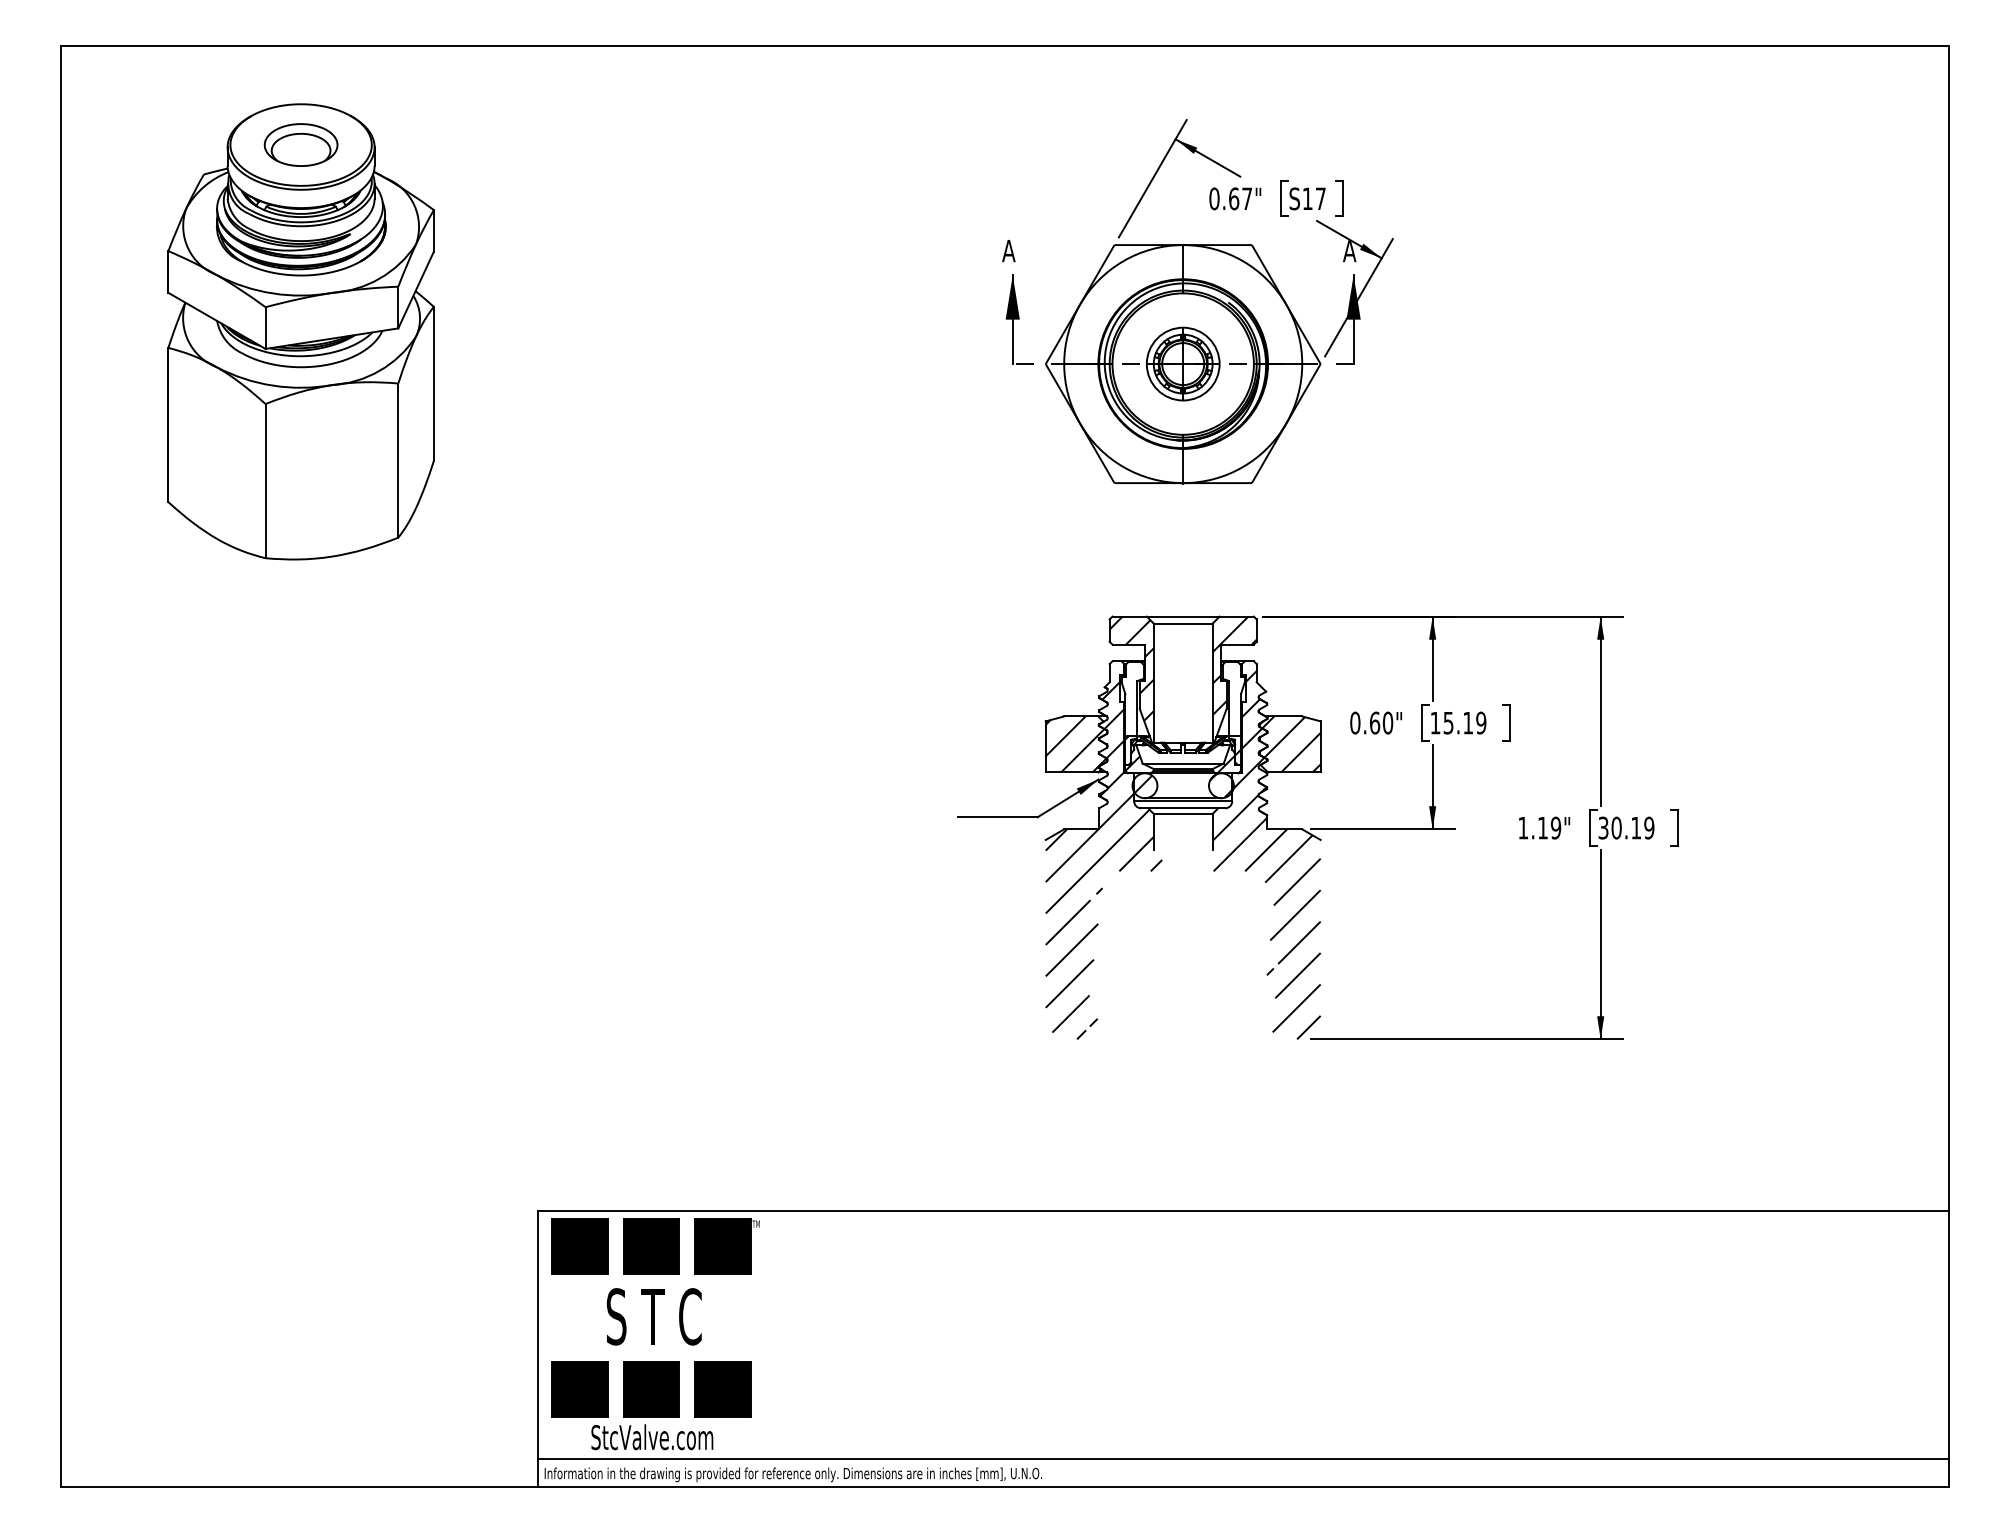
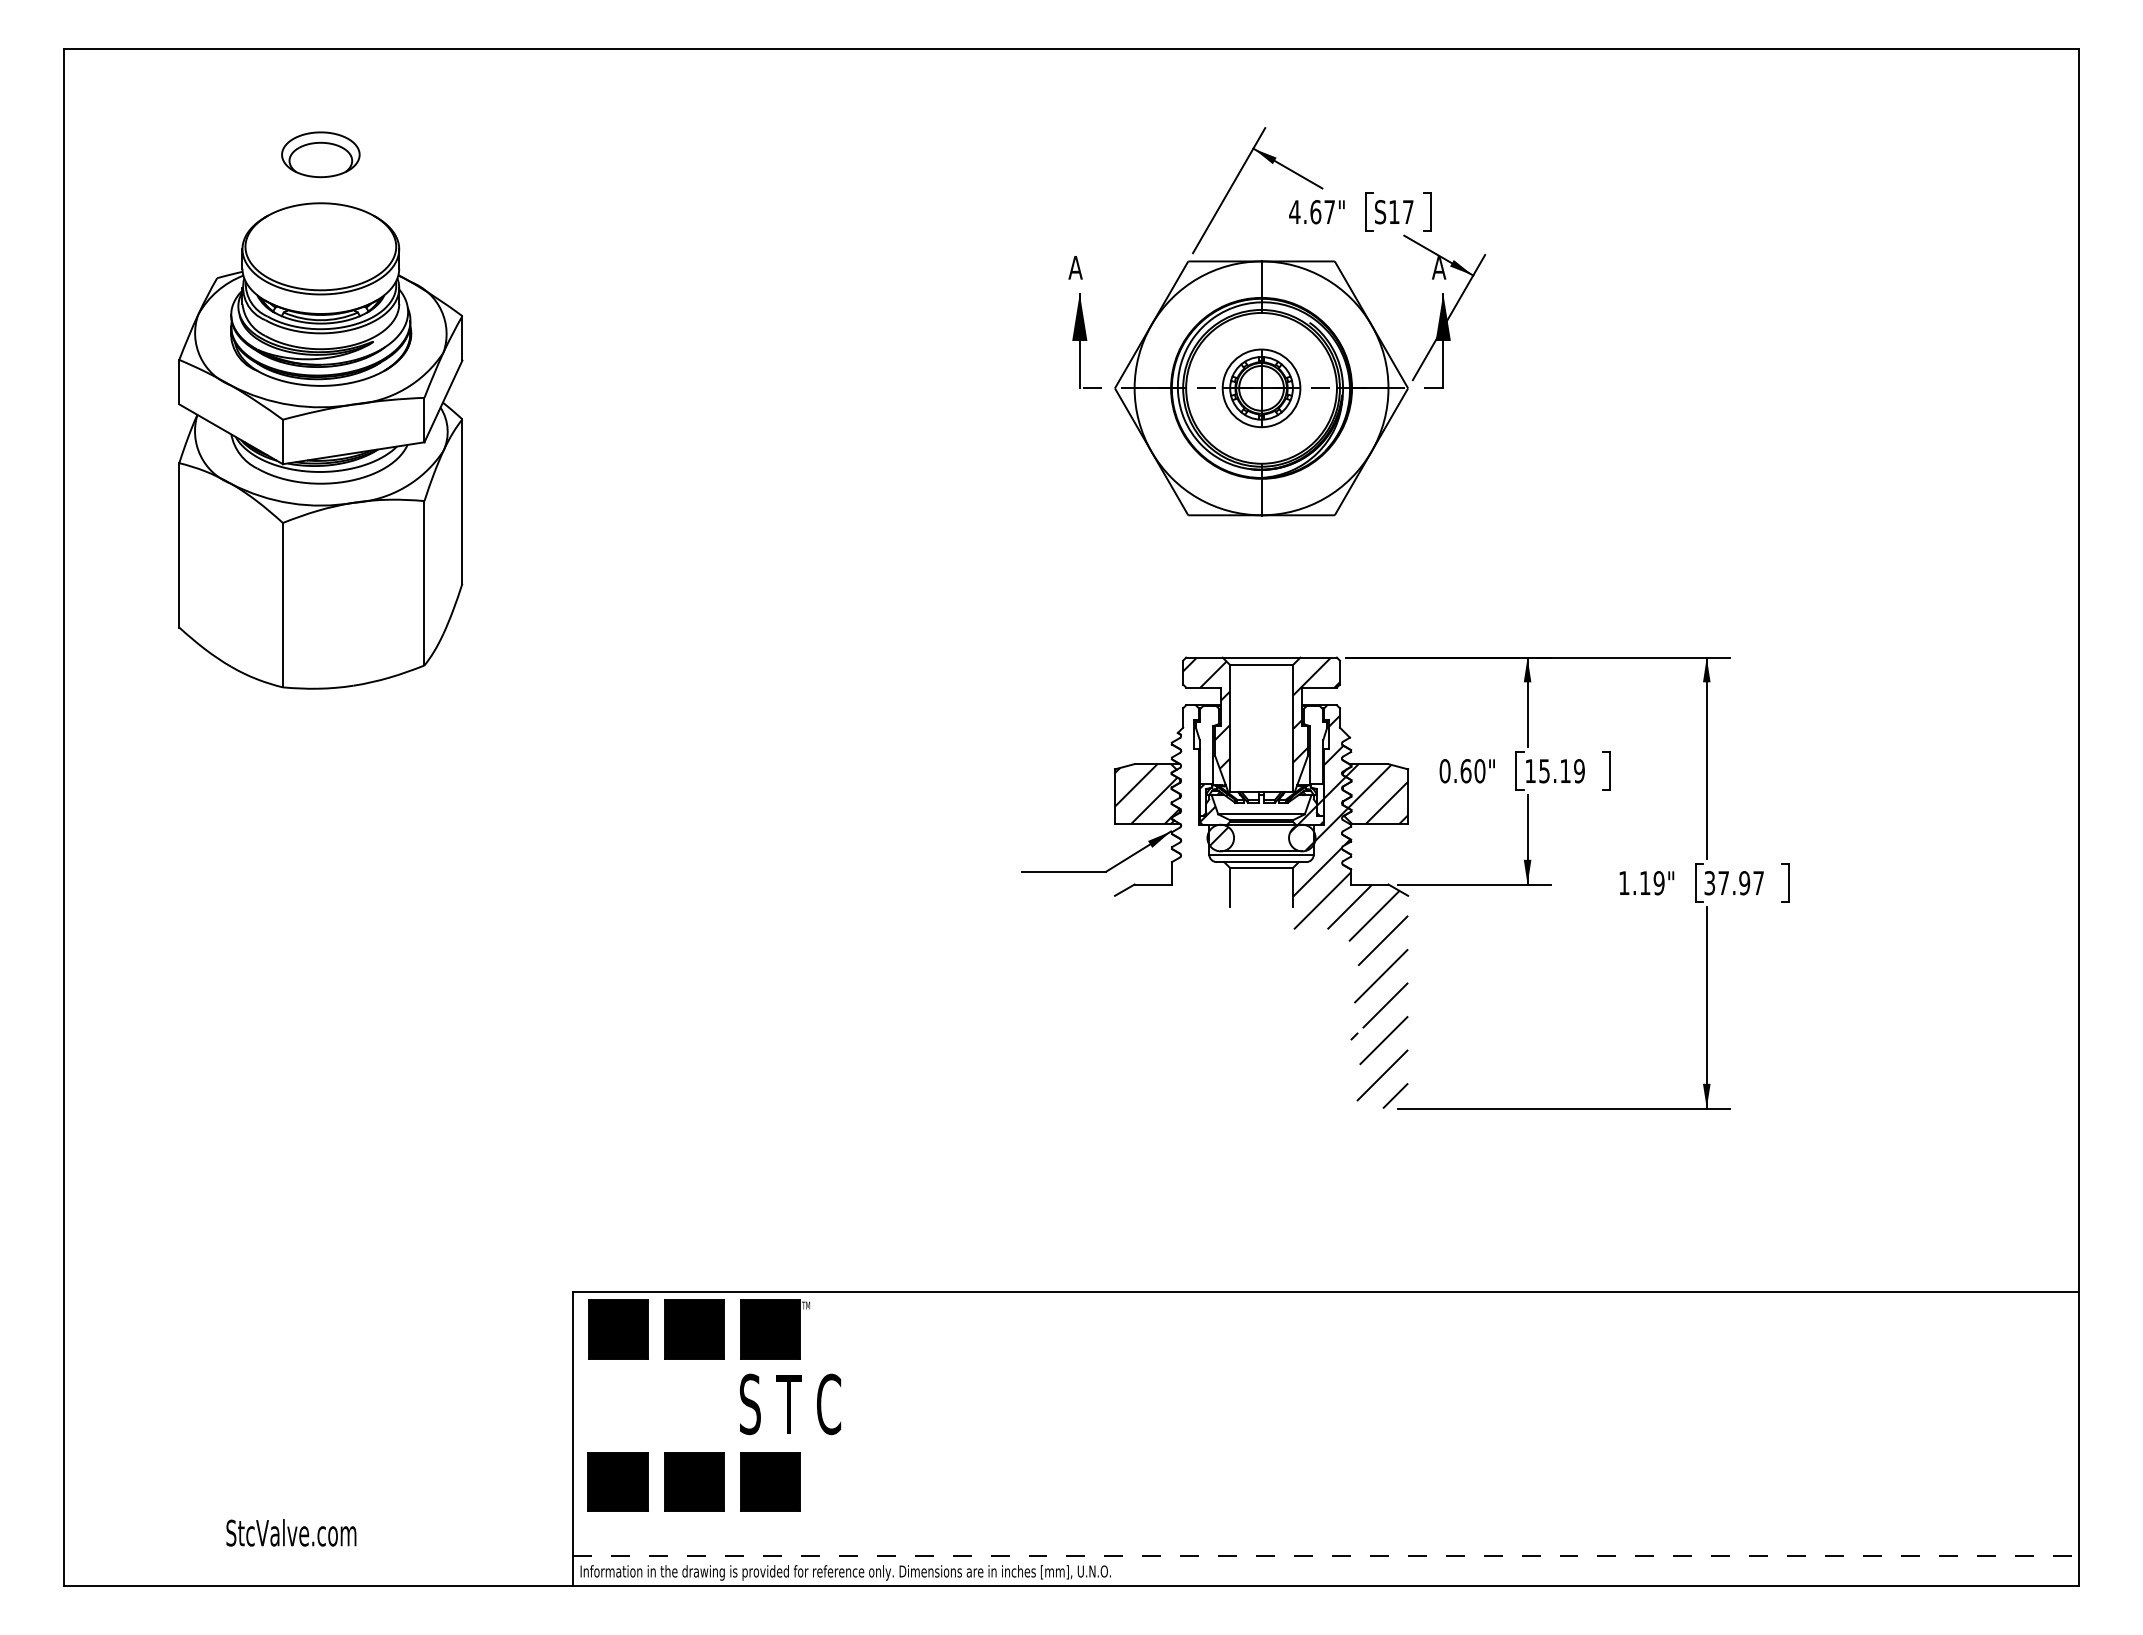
text: (1214, 199) -> (1294, 212), 0.67" -> 4.67"
part: (300, 331) -> (320, 445), moved
text: (1633, 828) -> (1741, 883), 30.19 -> 37.97
hatch: (1103, 860) -> (1176, 917), removed
text: (654, 1316) -> (790, 1404), moved
text: (652, 1436) -> (291, 1532), moved
line: (1244, 1459) -> (1326, 1556), solid -> dashed

